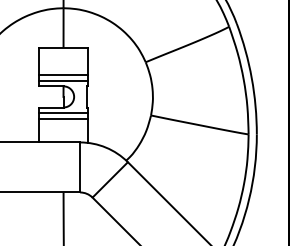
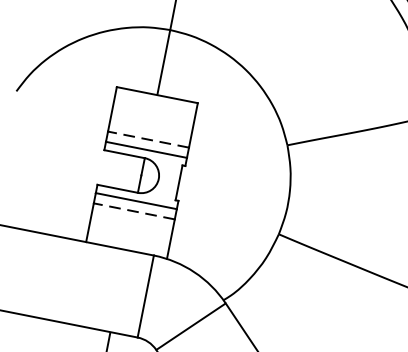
line: (63, 75) -> (148, 140), solid -> dashed
line: (63, 118) -> (134, 210), solid -> dashed

